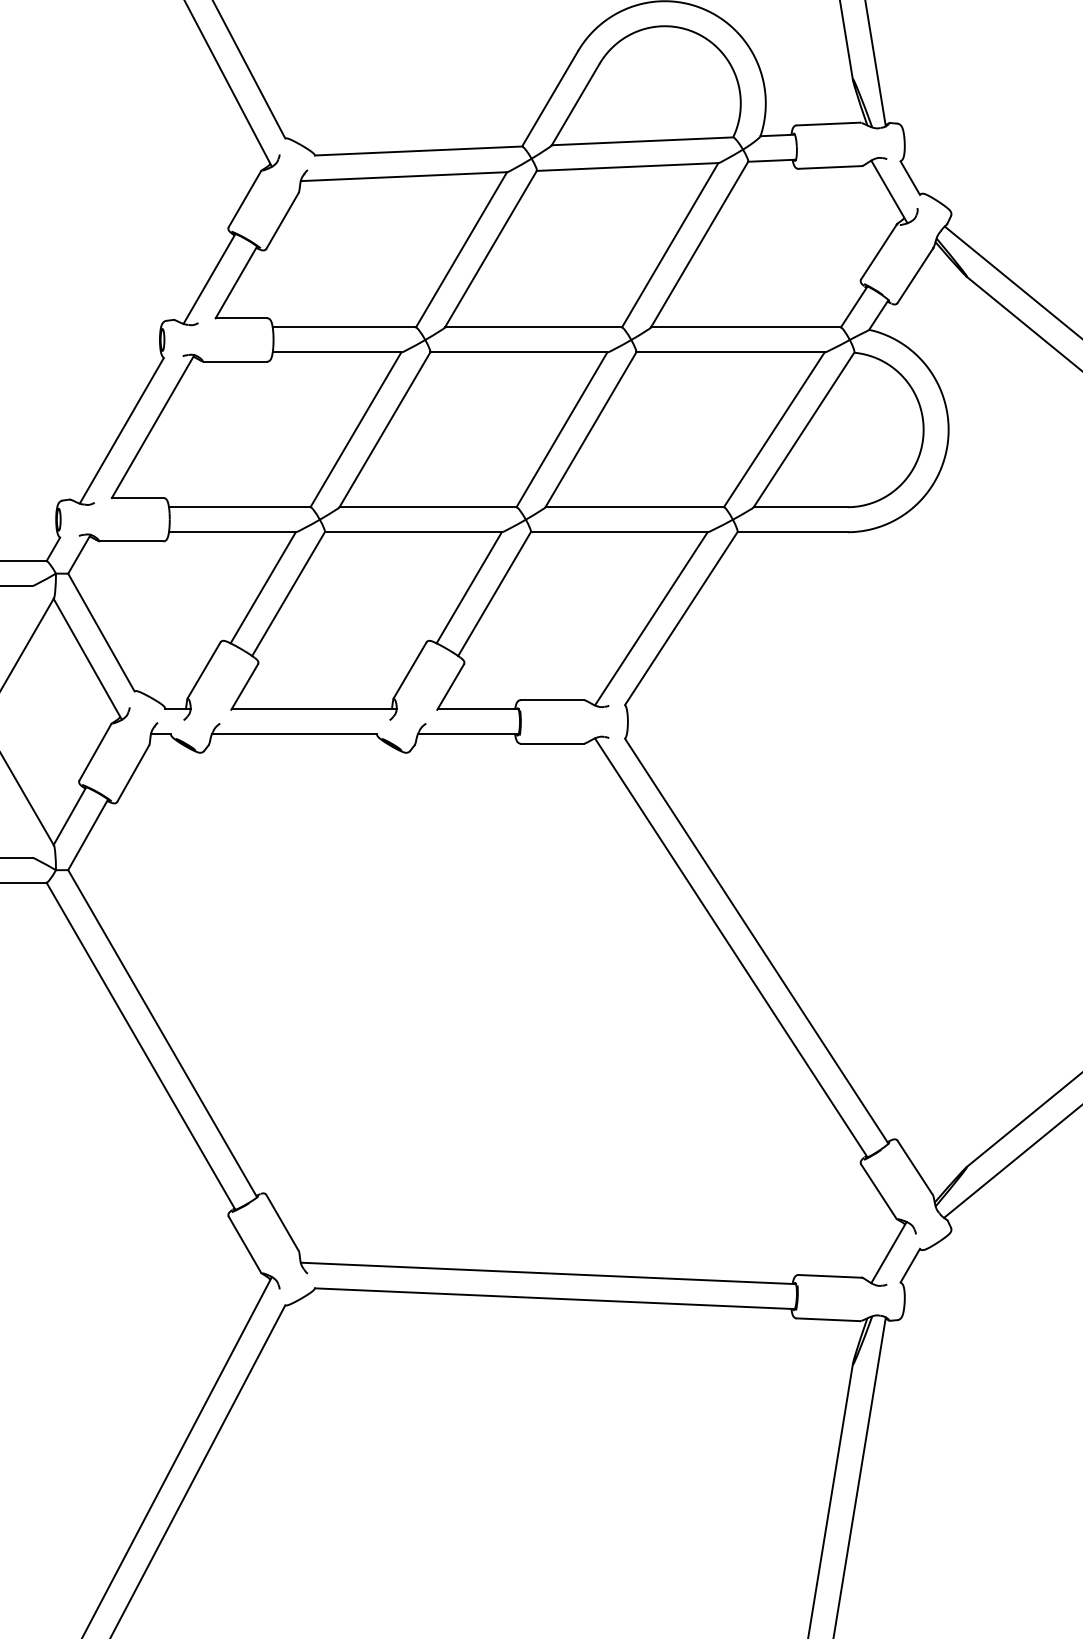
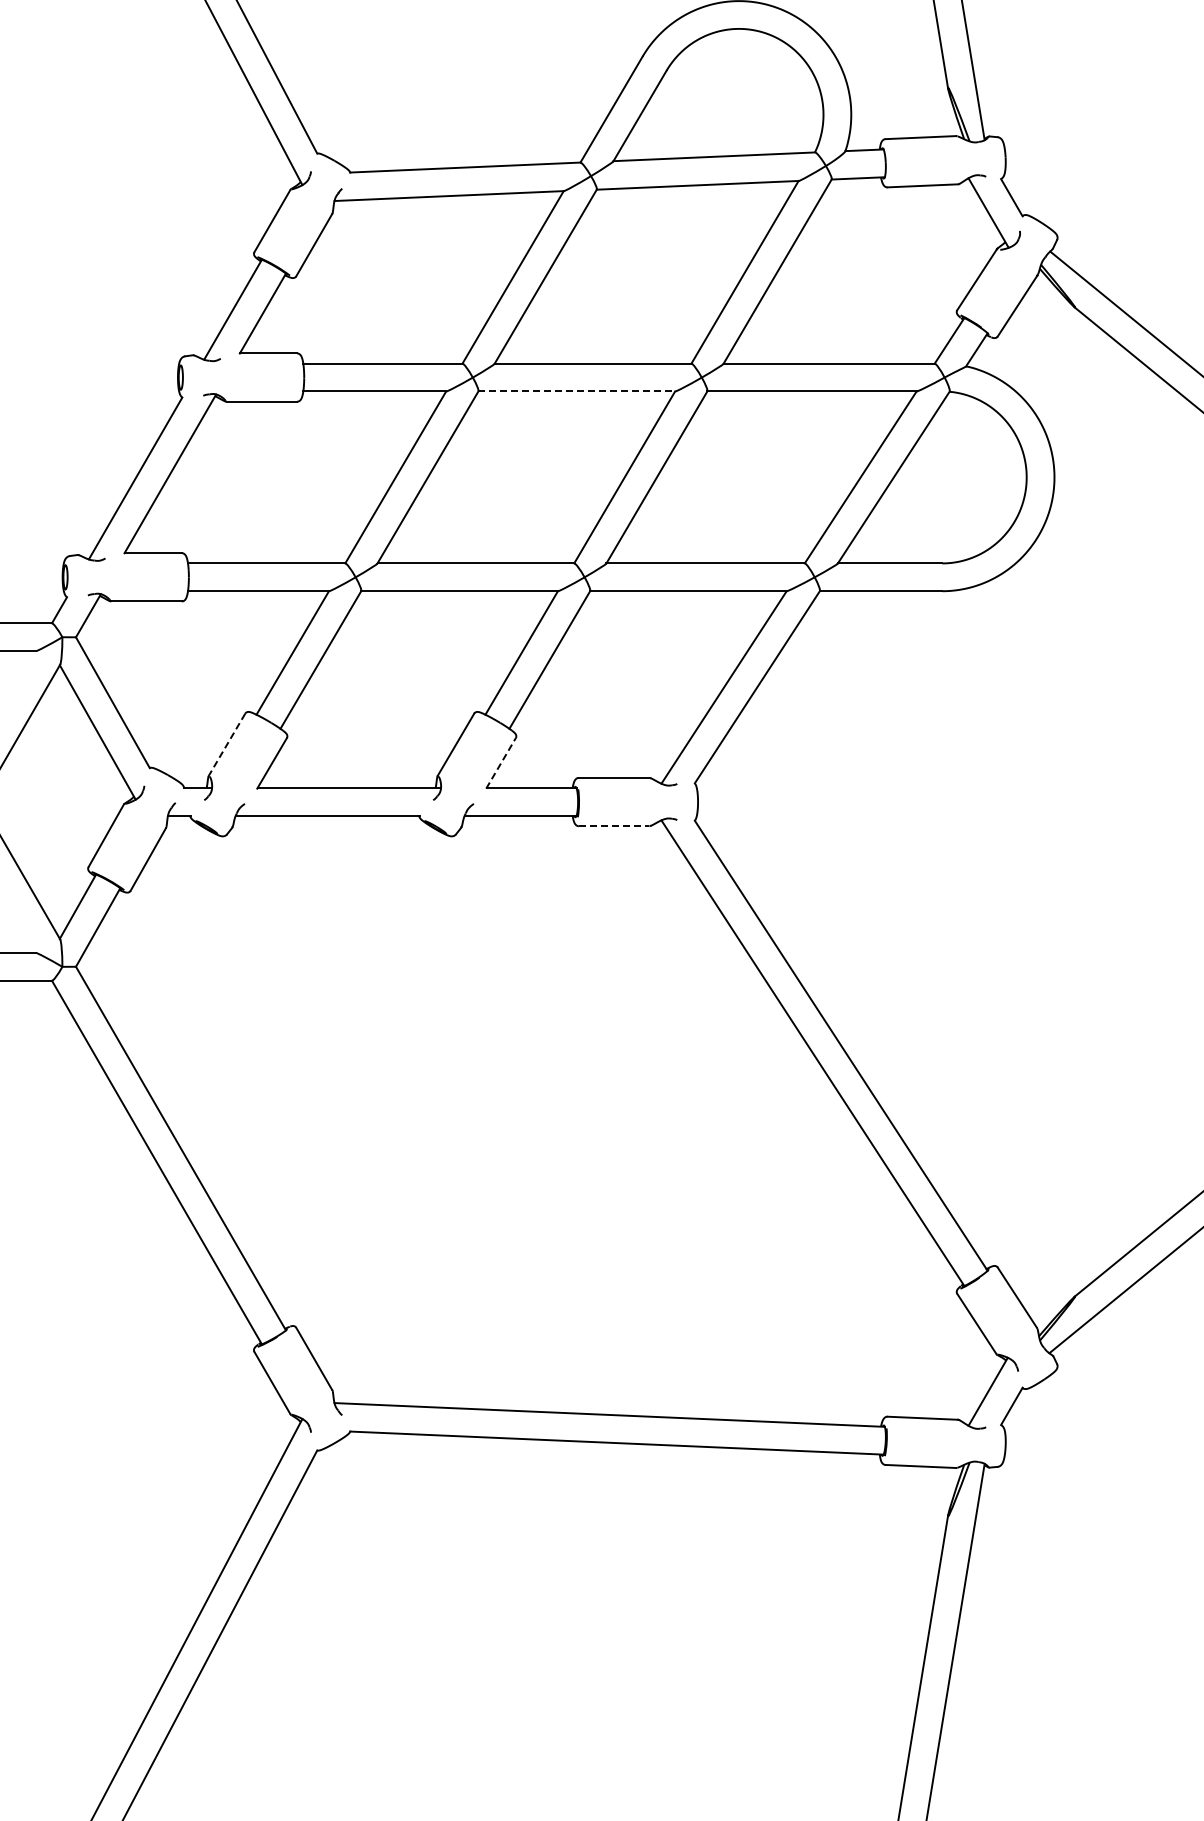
line: (519, 352) -> (577, 391), solid -> dashed
line: (204, 670) -> (227, 744), solid -> dashed
line: (451, 686) -> (501, 762), solid -> dashed
line: (552, 743) -> (614, 826), solid -> dashed

